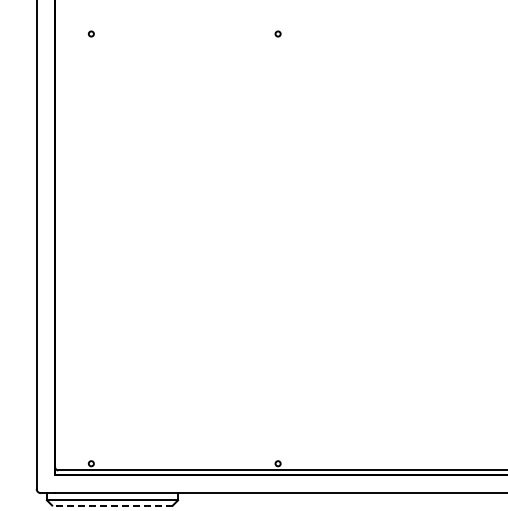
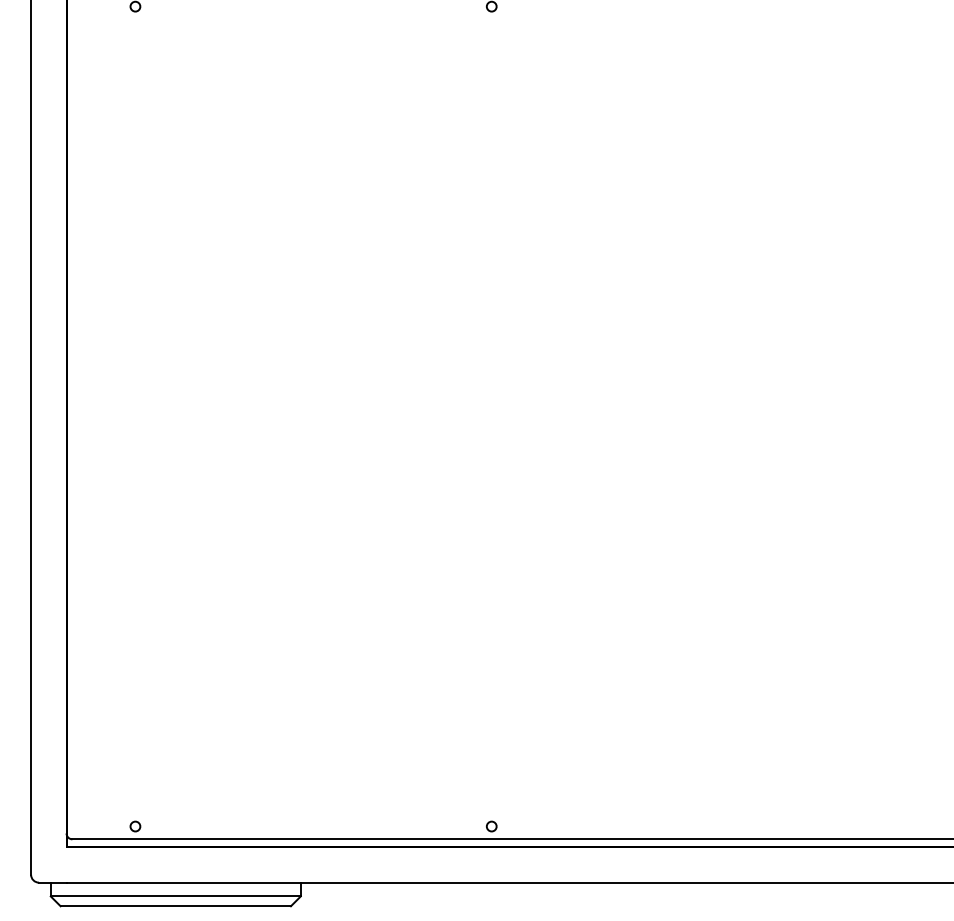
line: (112, 505) -> (175, 906), dashed -> solid

